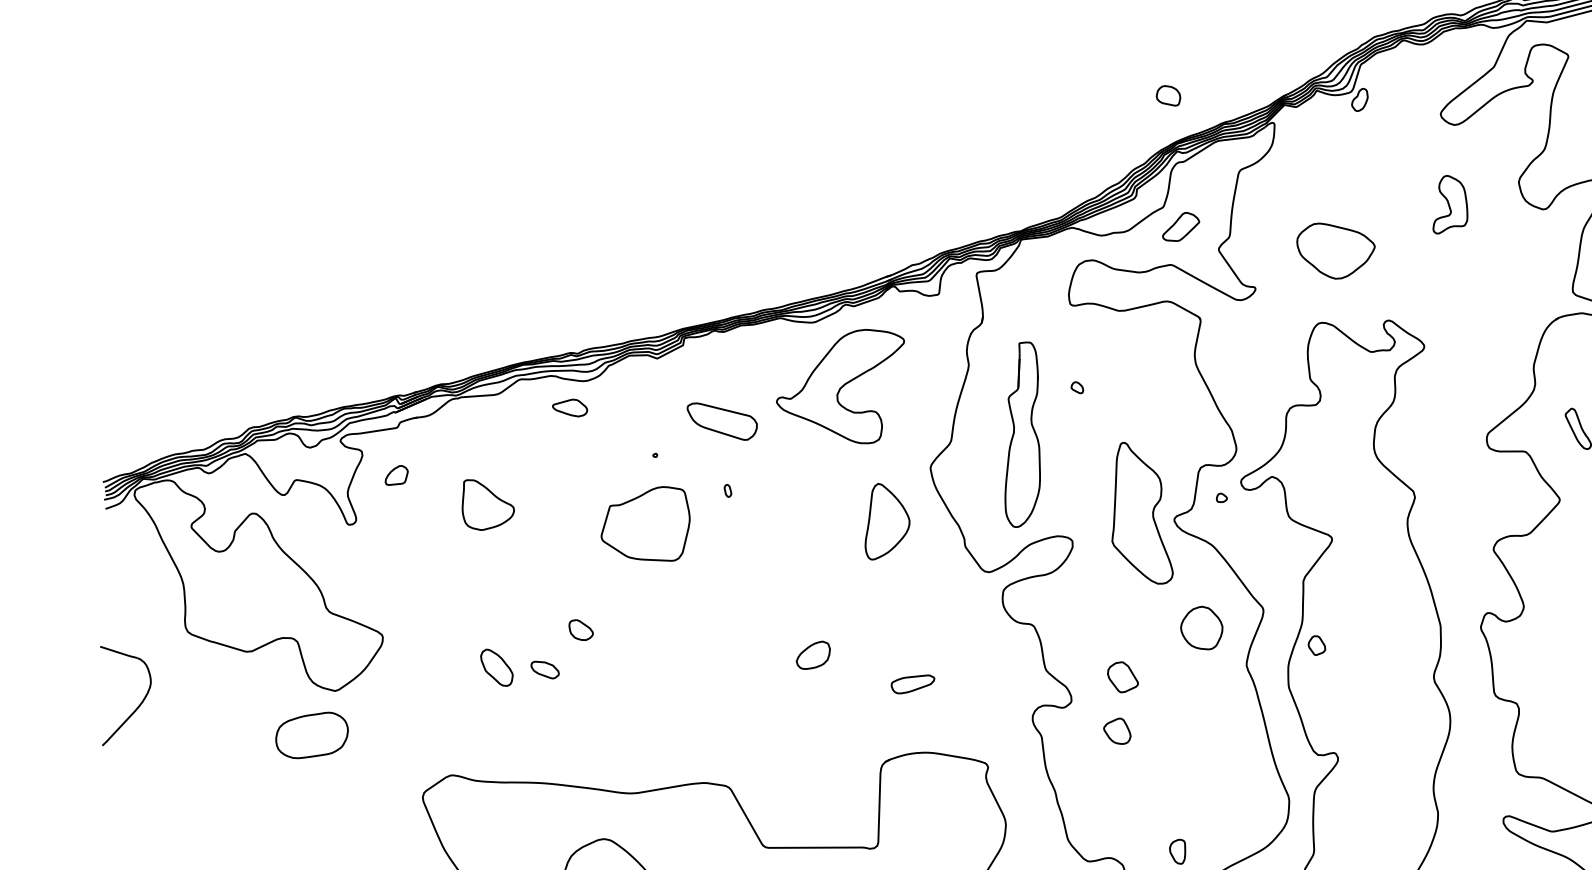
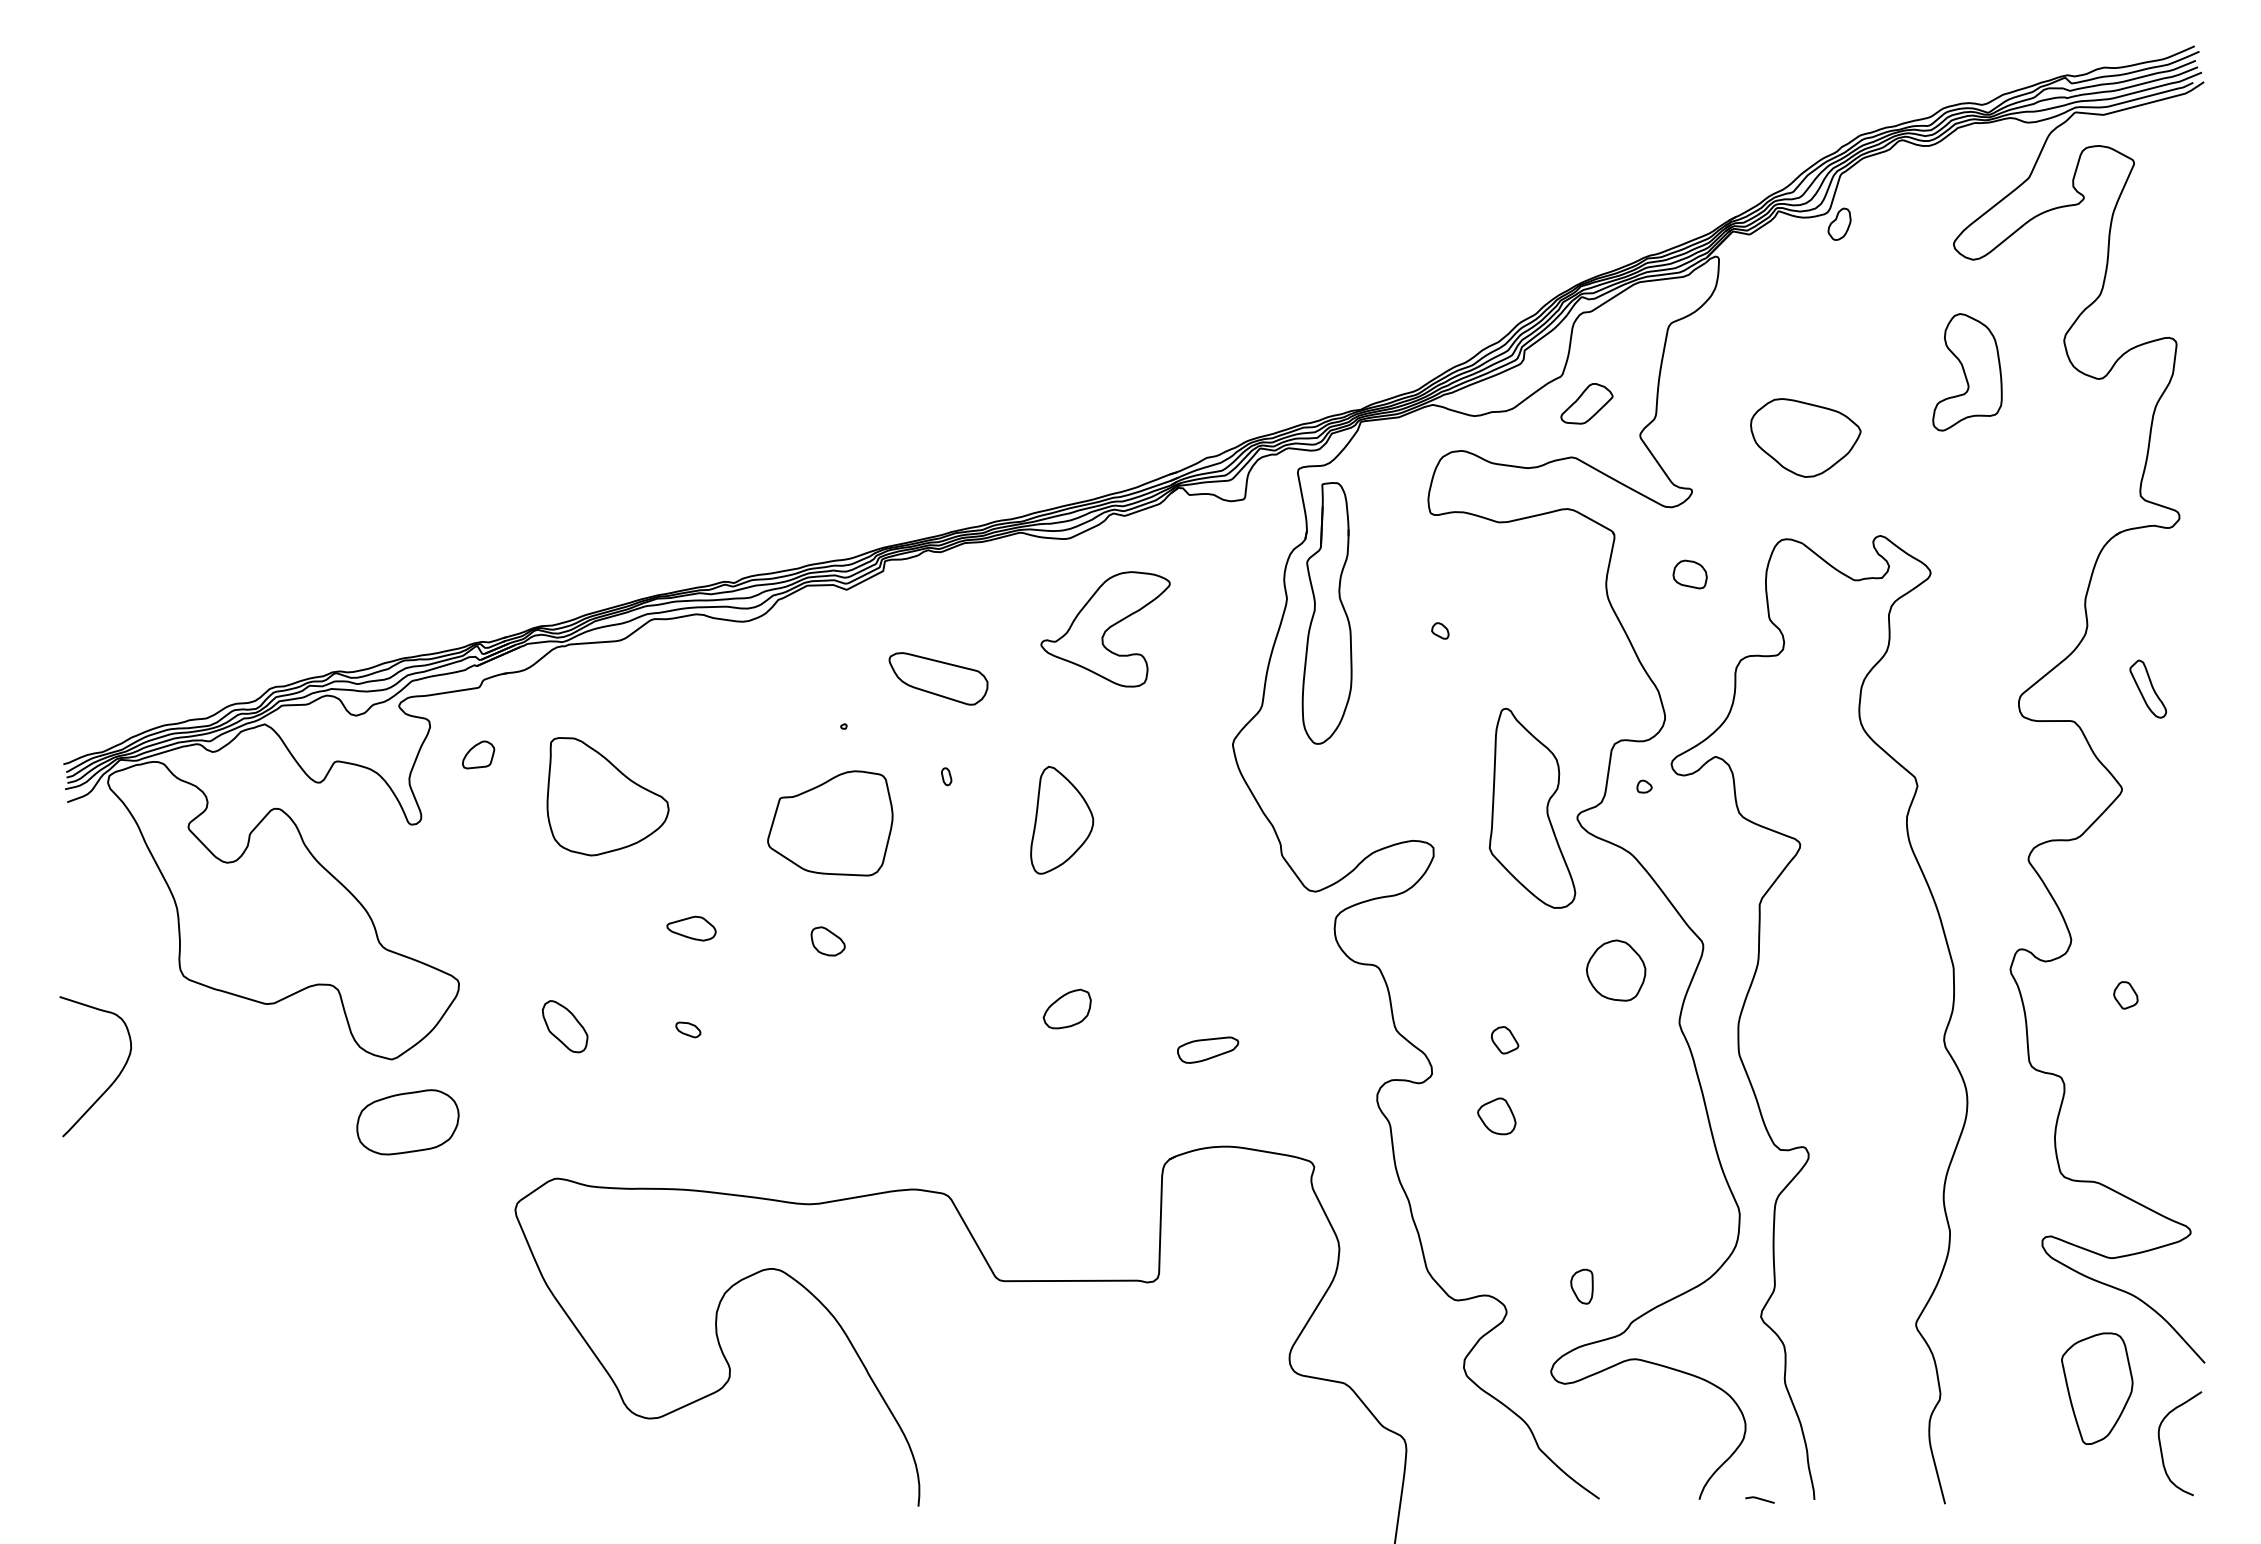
part: (1168, 95) -> (1689, 574), moved
part: (1450, 204) -> (1967, 372), size x1.43
part: (840, 386) -> (1105, 629), size x0.71
part: (570, 407) -> (691, 928), moved
part: (1022, 434) -> (1326, 613), moved
part: (487, 504) -> (607, 796), size x1.67
part: (887, 521) -> (1062, 819), moved
part: (580, 630) -> (827, 941), moved
part: (1316, 645) -> (2125, 995), moved
part: (496, 667) -> (564, 1026), moved
part: (545, 669) -> (688, 1029), size x0.62
part: (1123, 677) -> (1505, 1040), size x0.62
part: (311, 735) -> (407, 1122), moved

